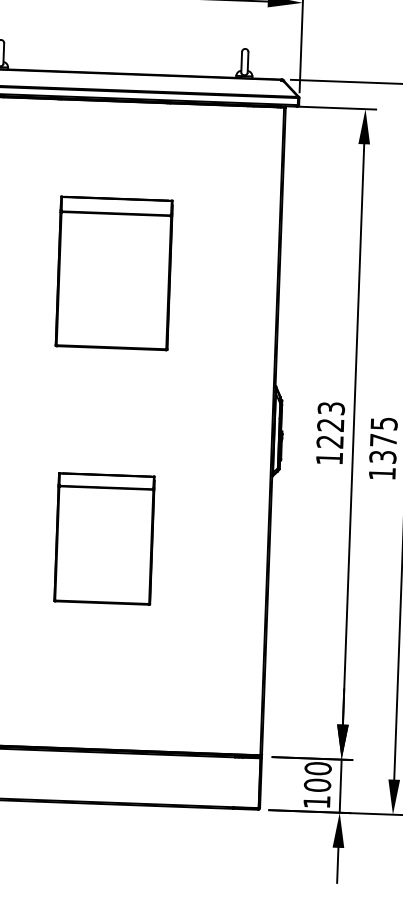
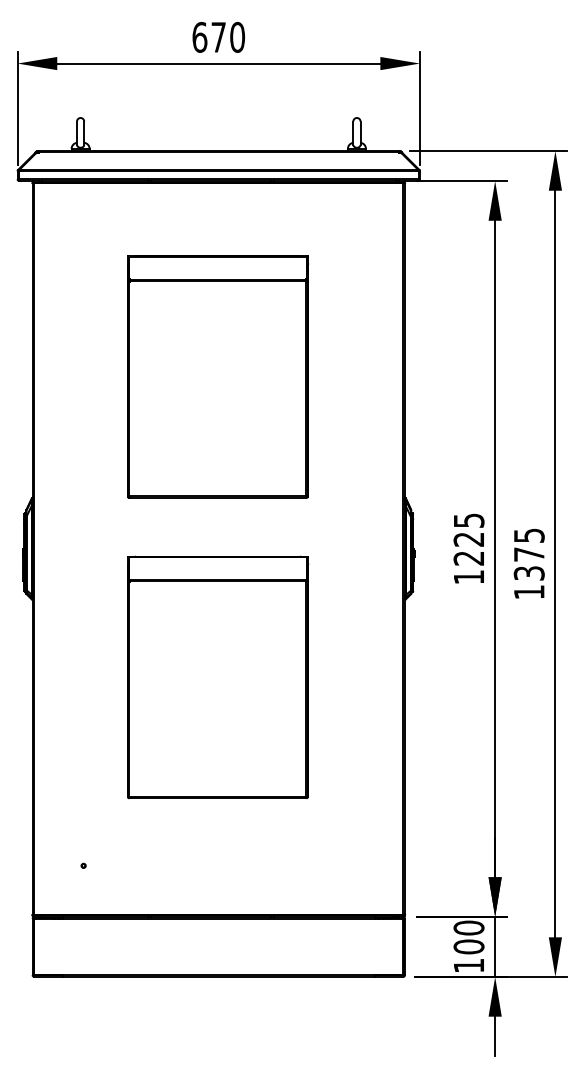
part: (114, 272) -> (218, 376), size x1.43
text: (330, 408) -> (468, 520), 1223 -> 1225
part: (104, 539) -> (218, 677), size x1.67

